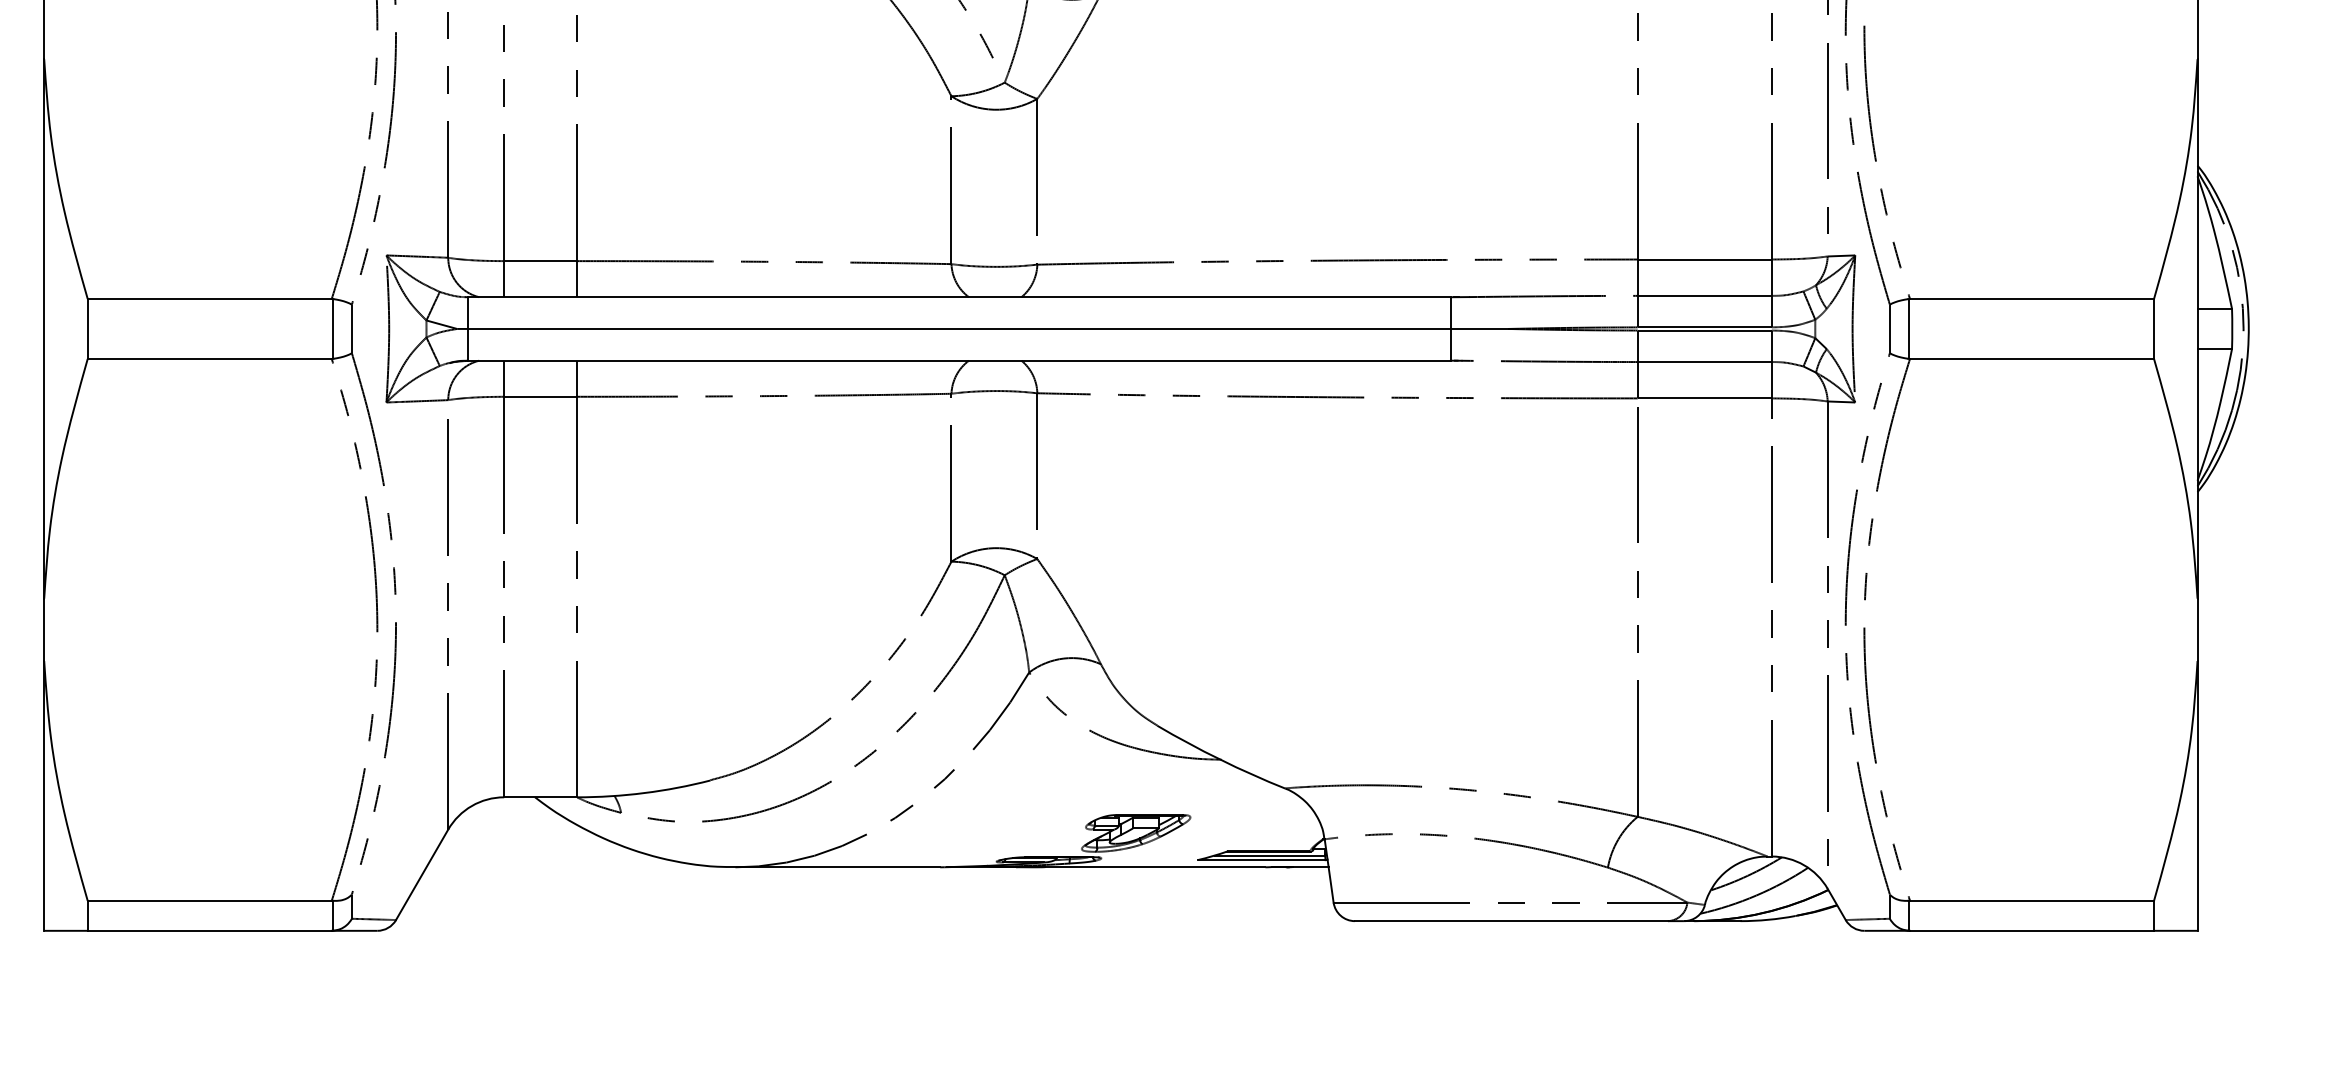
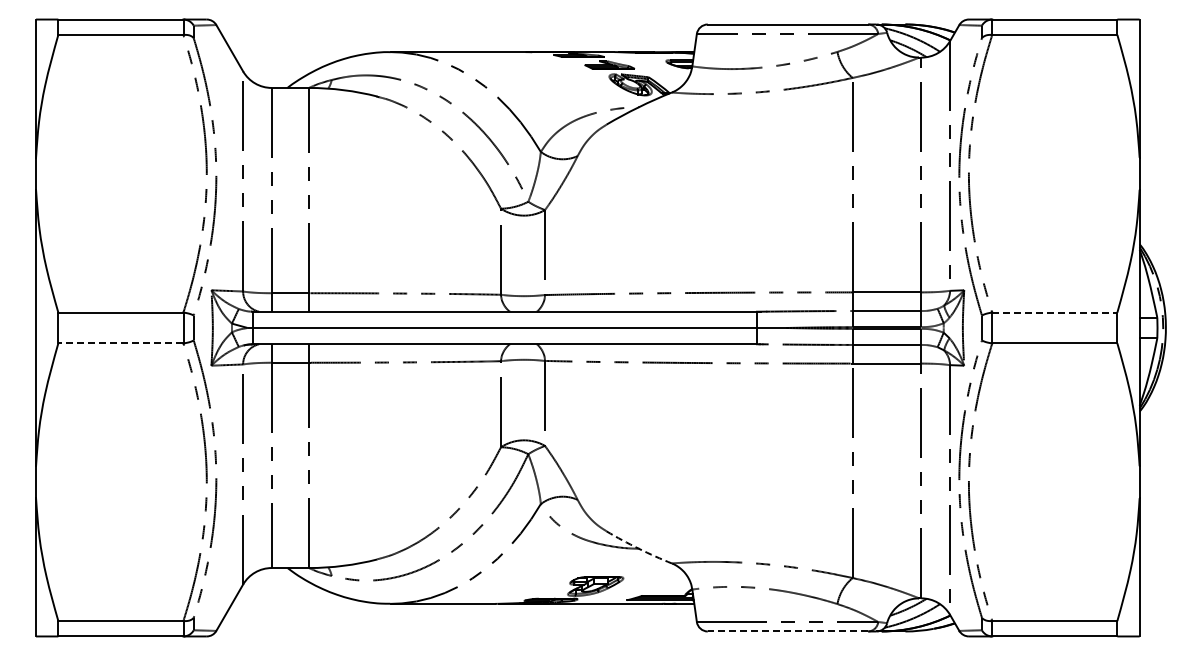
line: (2031, 298) -> (1054, 312), solid -> dashed
line: (208, 359) -> (120, 343), solid -> dashed
arc: (1219, 759) -> (638, 548), solid -> dashed
line: (1510, 921) -> (787, 631), solid -> dashed

